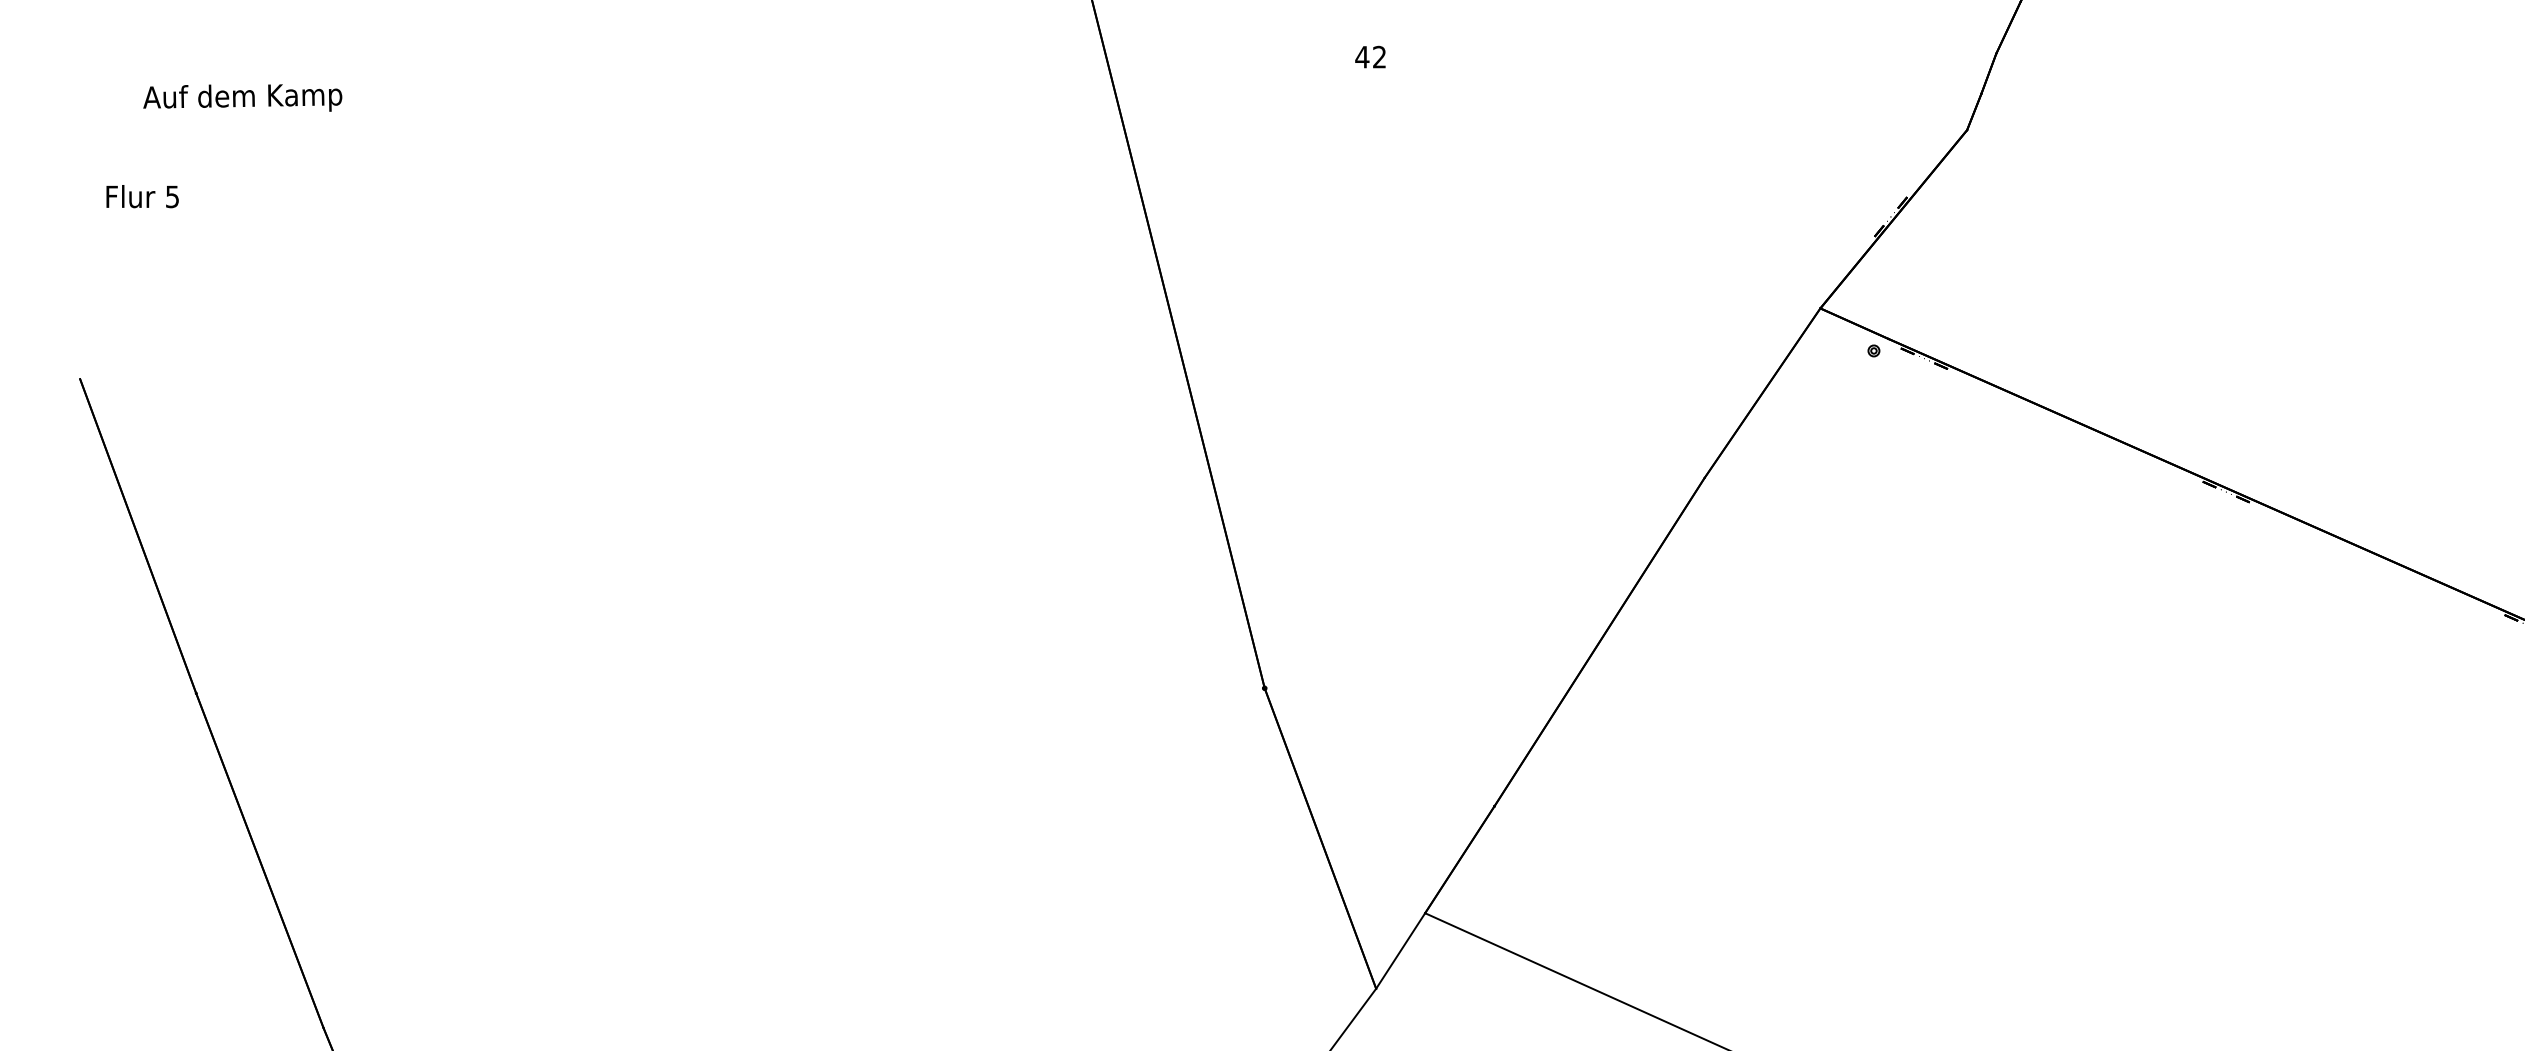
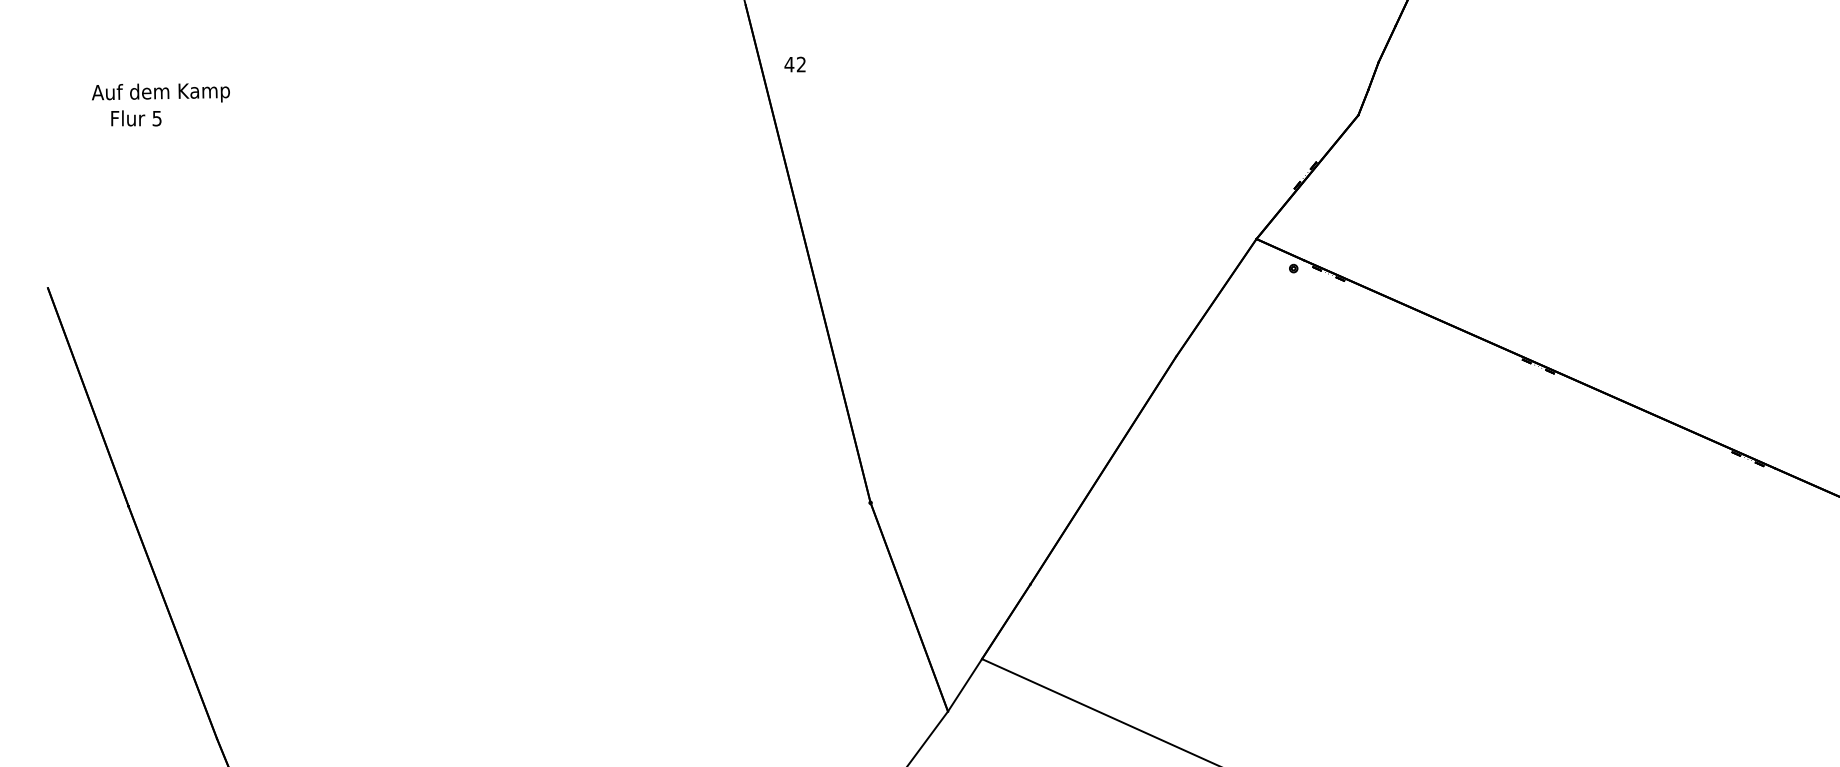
text: (1369, 57) -> (794, 64), moved
text: (142, 196) -> (136, 118), moved

